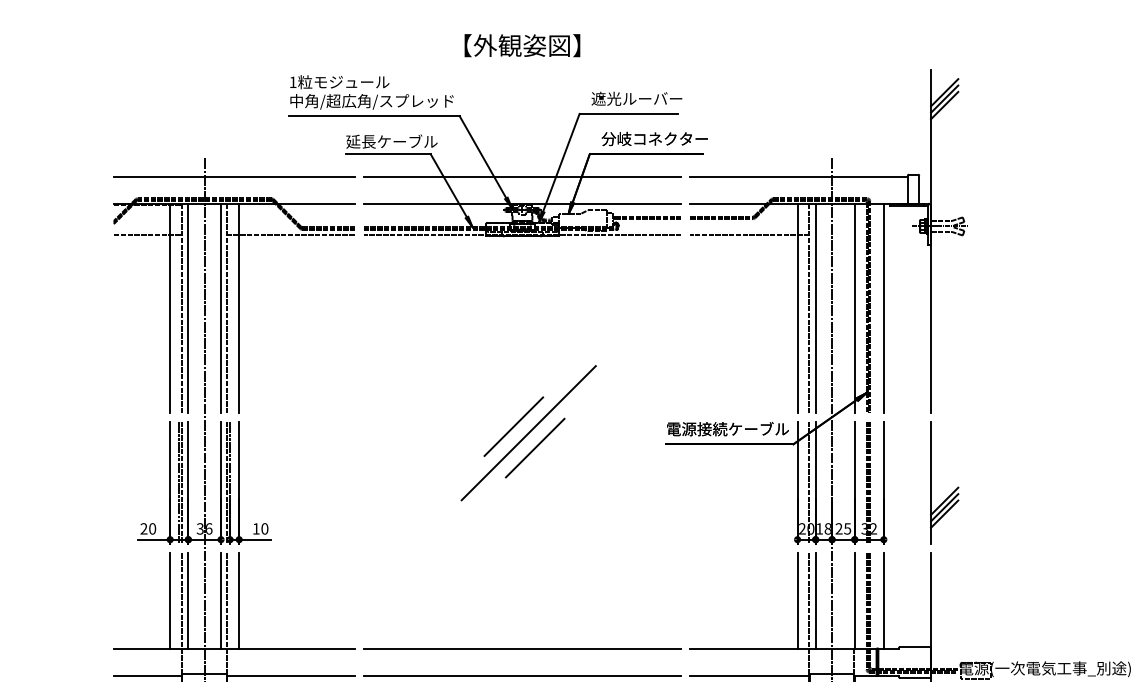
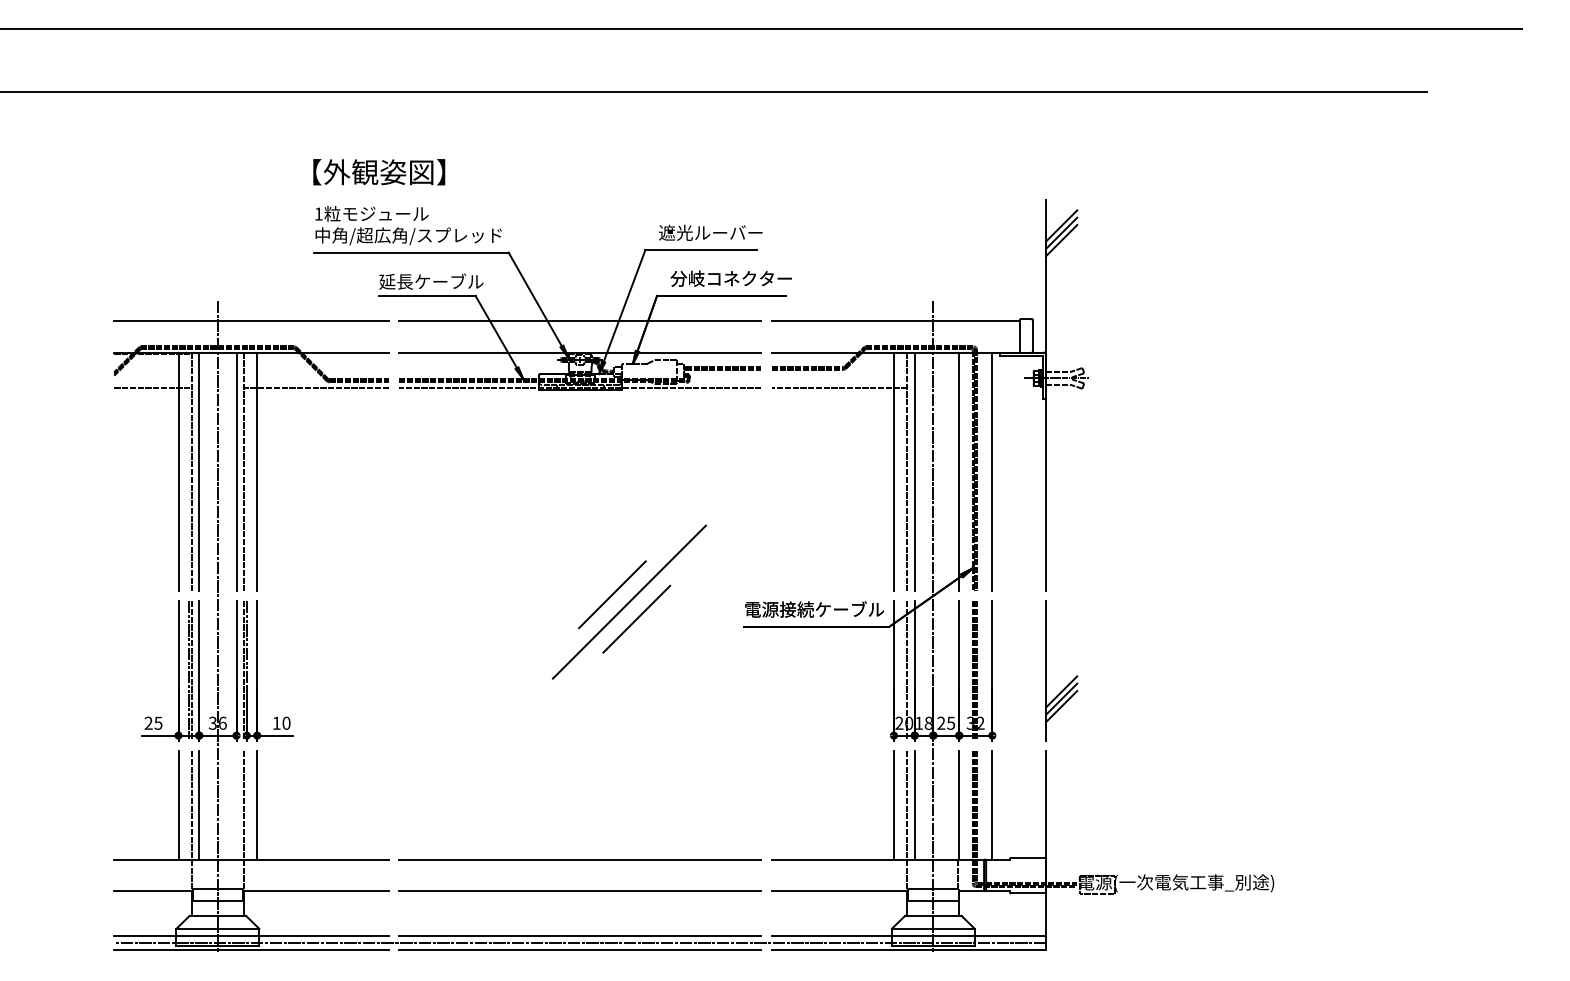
text: (522, 45) -> (379, 172), moved
part: (527, 432) -> (628, 601), moved
text: (152, 528) -> (158, 722), 20 -> 25
line: (221, 600) -> (236, 805), removed

